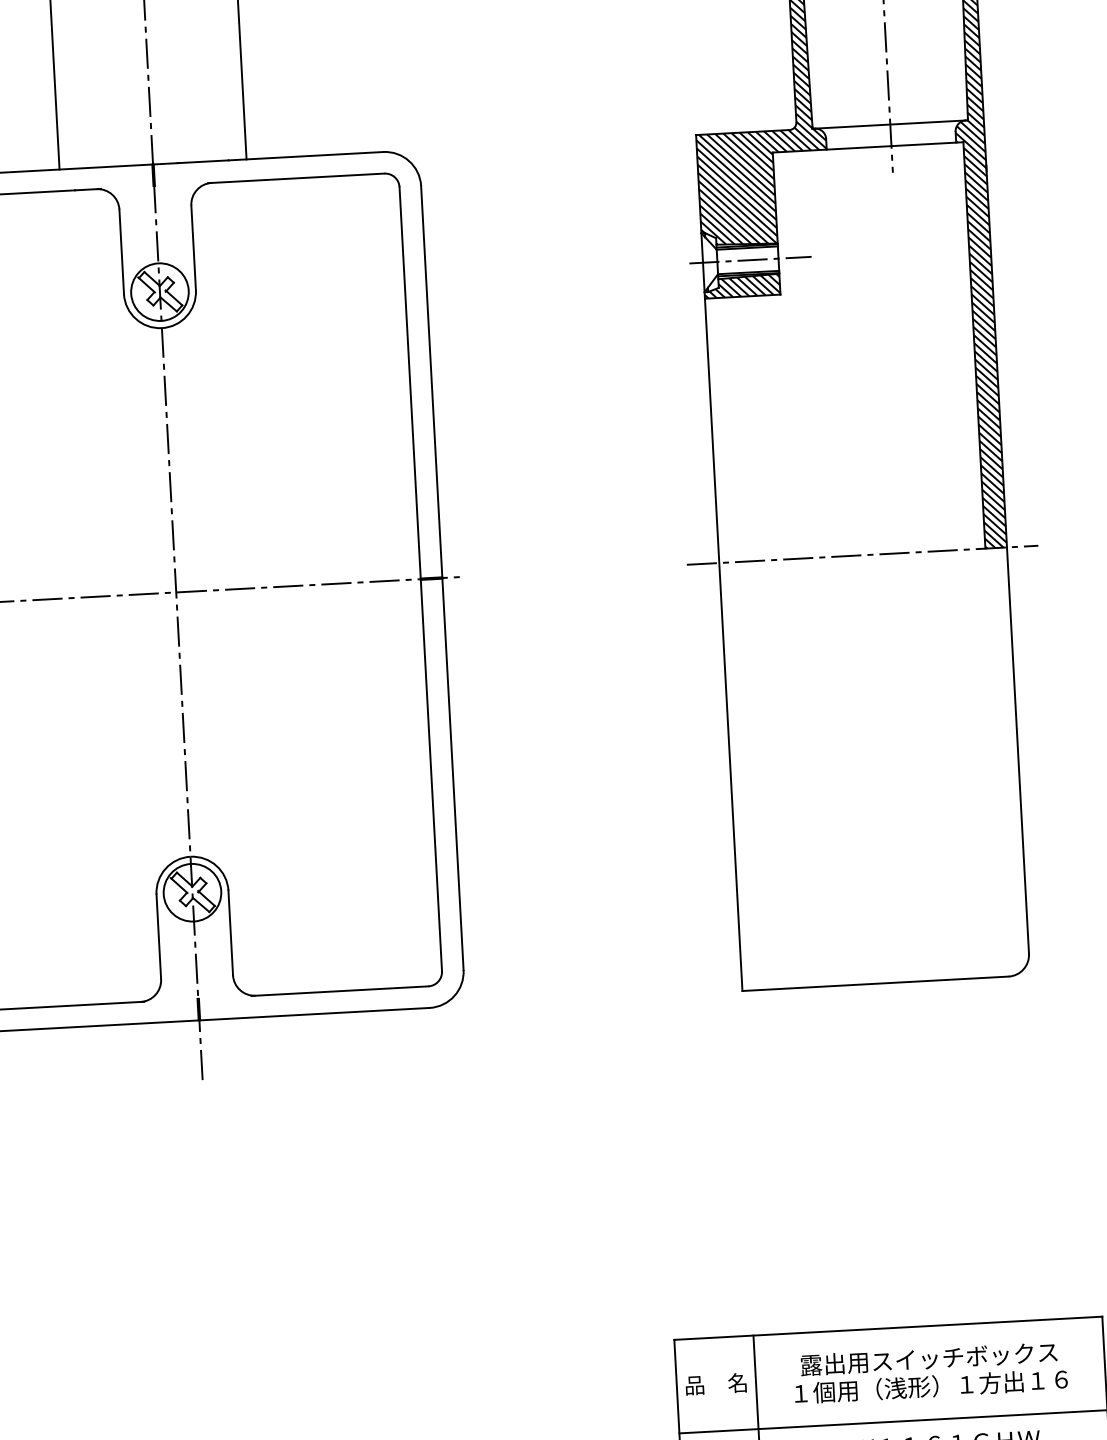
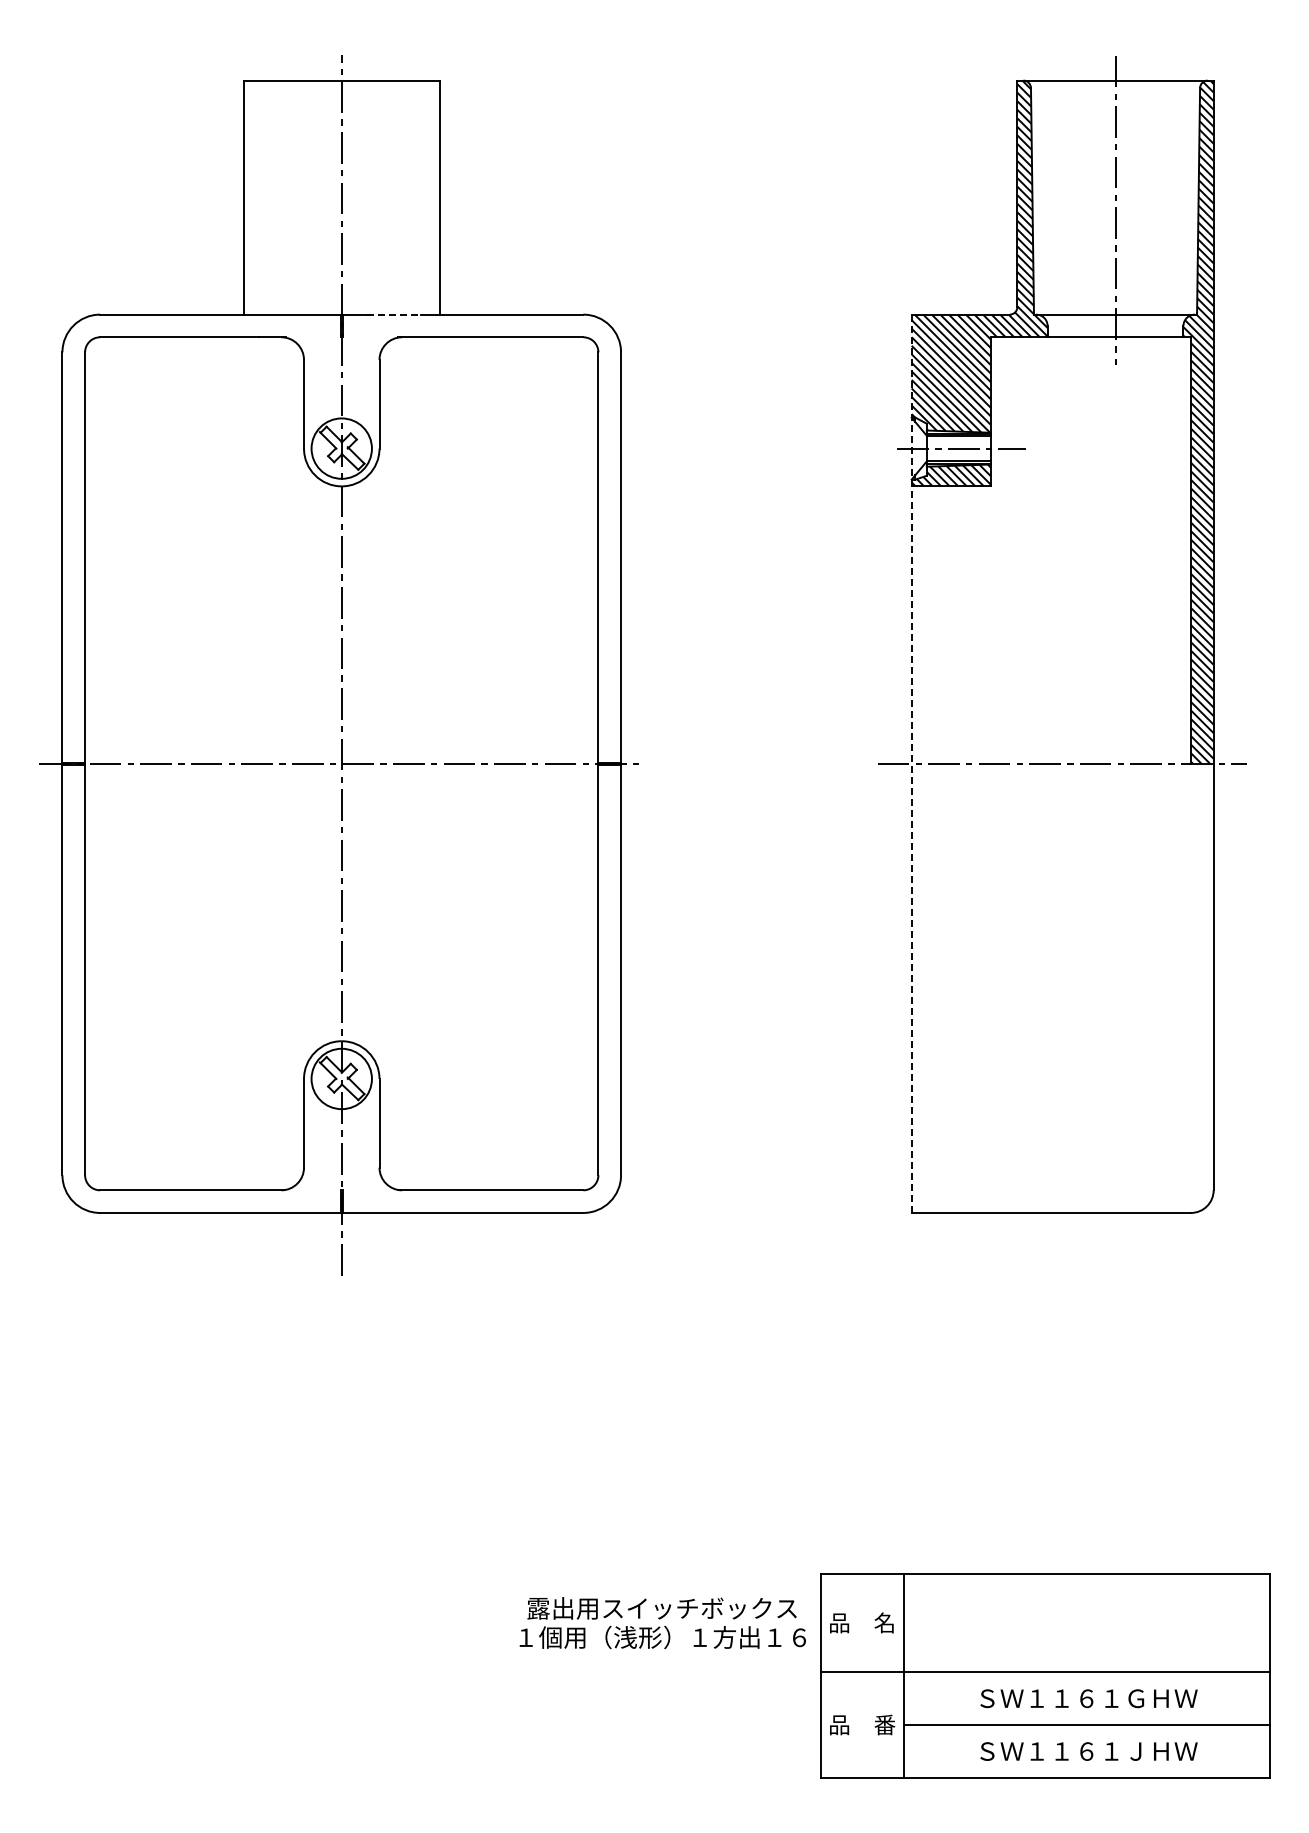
line: (203, 161) -> (394, 314), solid -> dashed
line: (719, 562) -> (911, 763), solid -> dashed
text: (930, 1373) -> (662, 1623), moved

